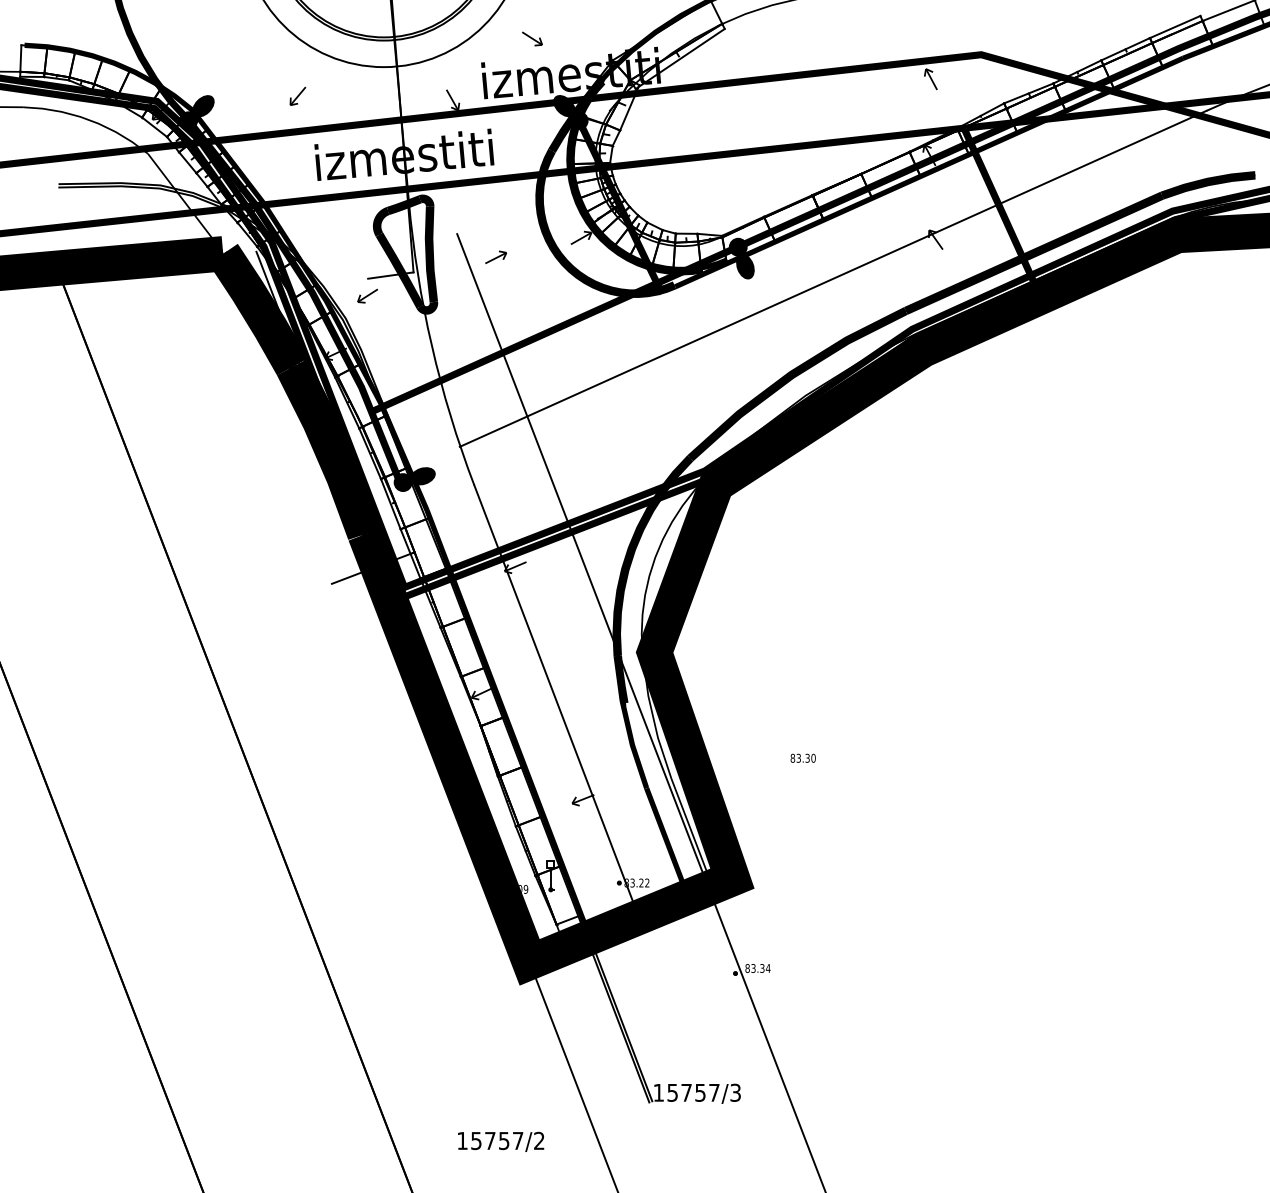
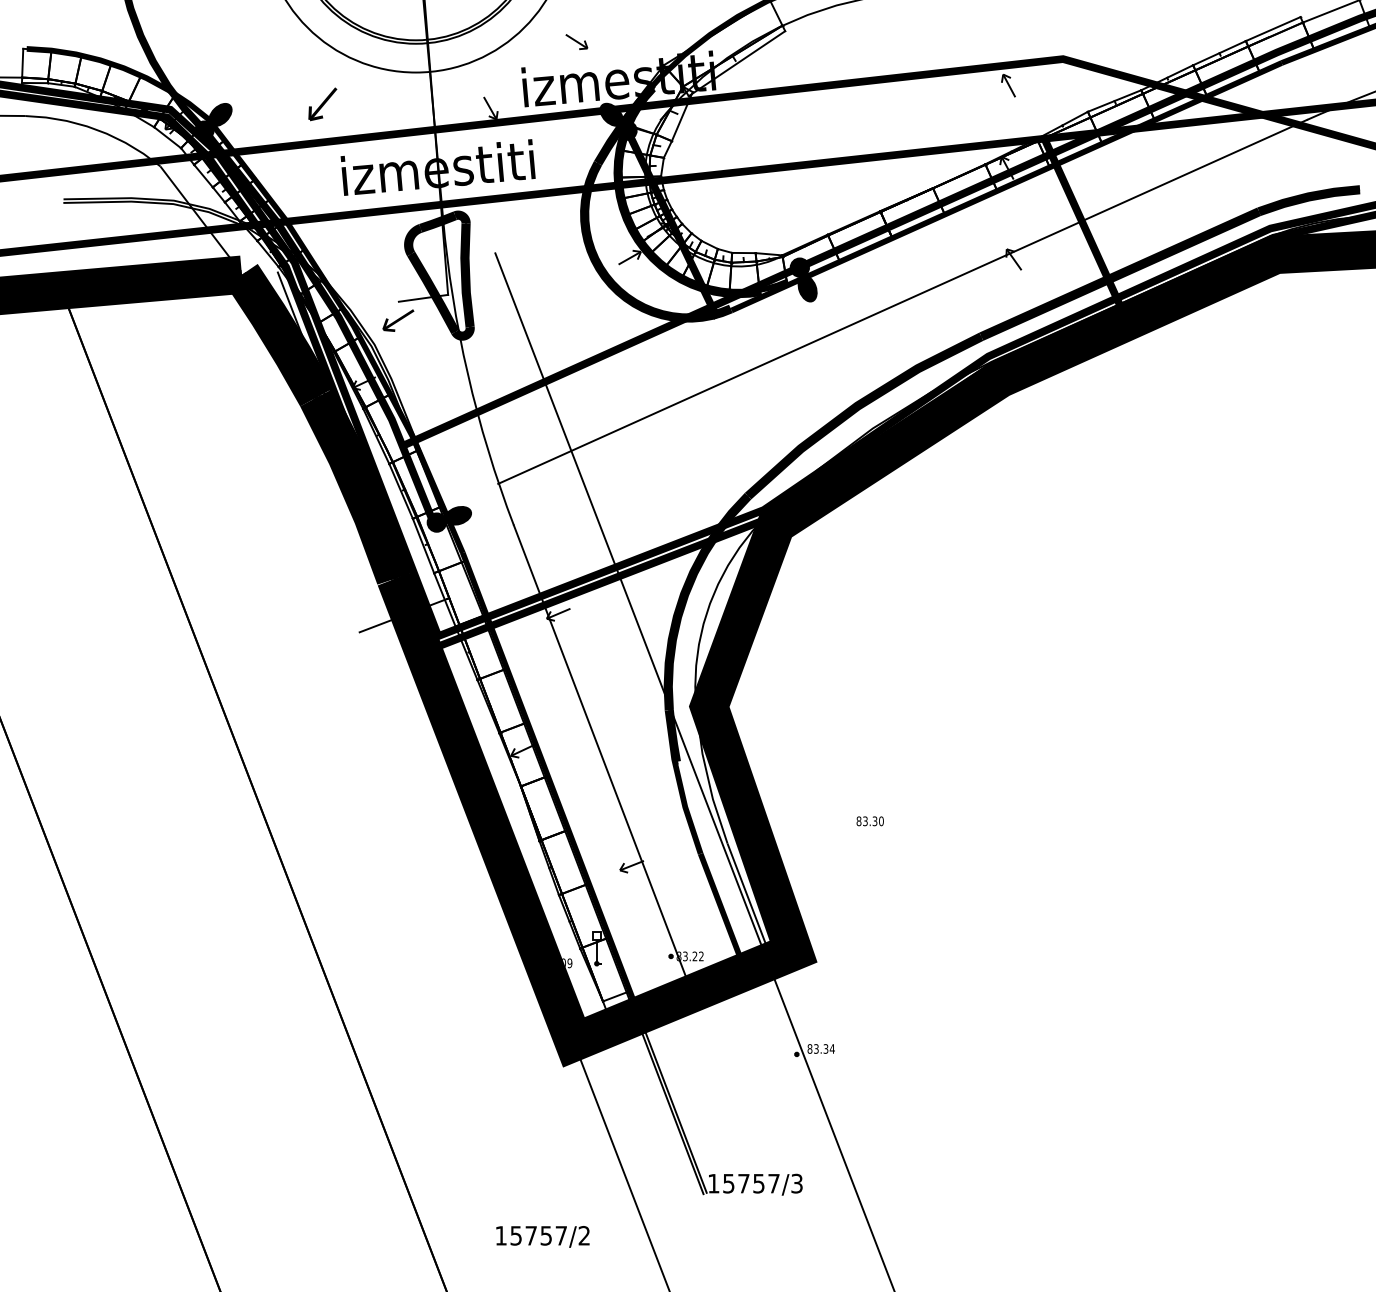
part: (297, 95) -> (322, 103), size x1.6
part: (496, 257) -> (537, 278), removed
part: (367, 296) -> (398, 320), size x1.4

